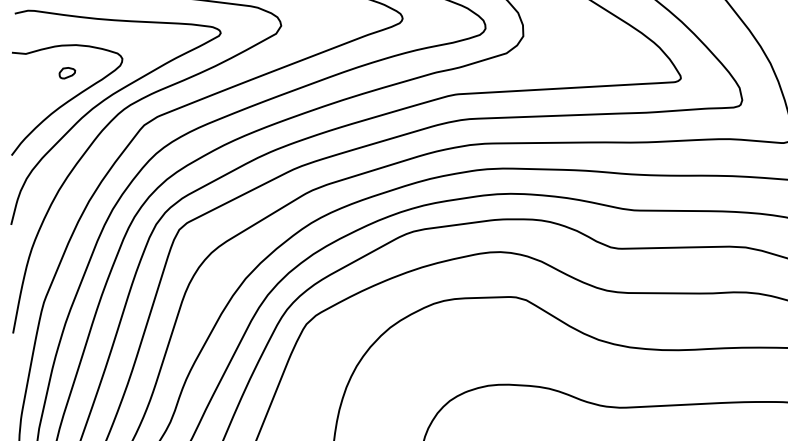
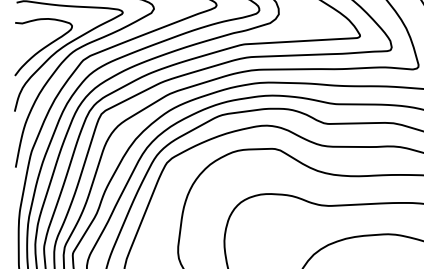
part: (66, 71) -> (43, 32), removed

